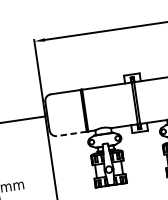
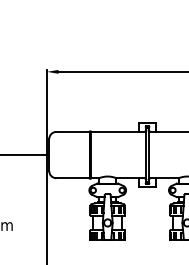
line: (71, 134) -> (72, 178), dashed -> solid

